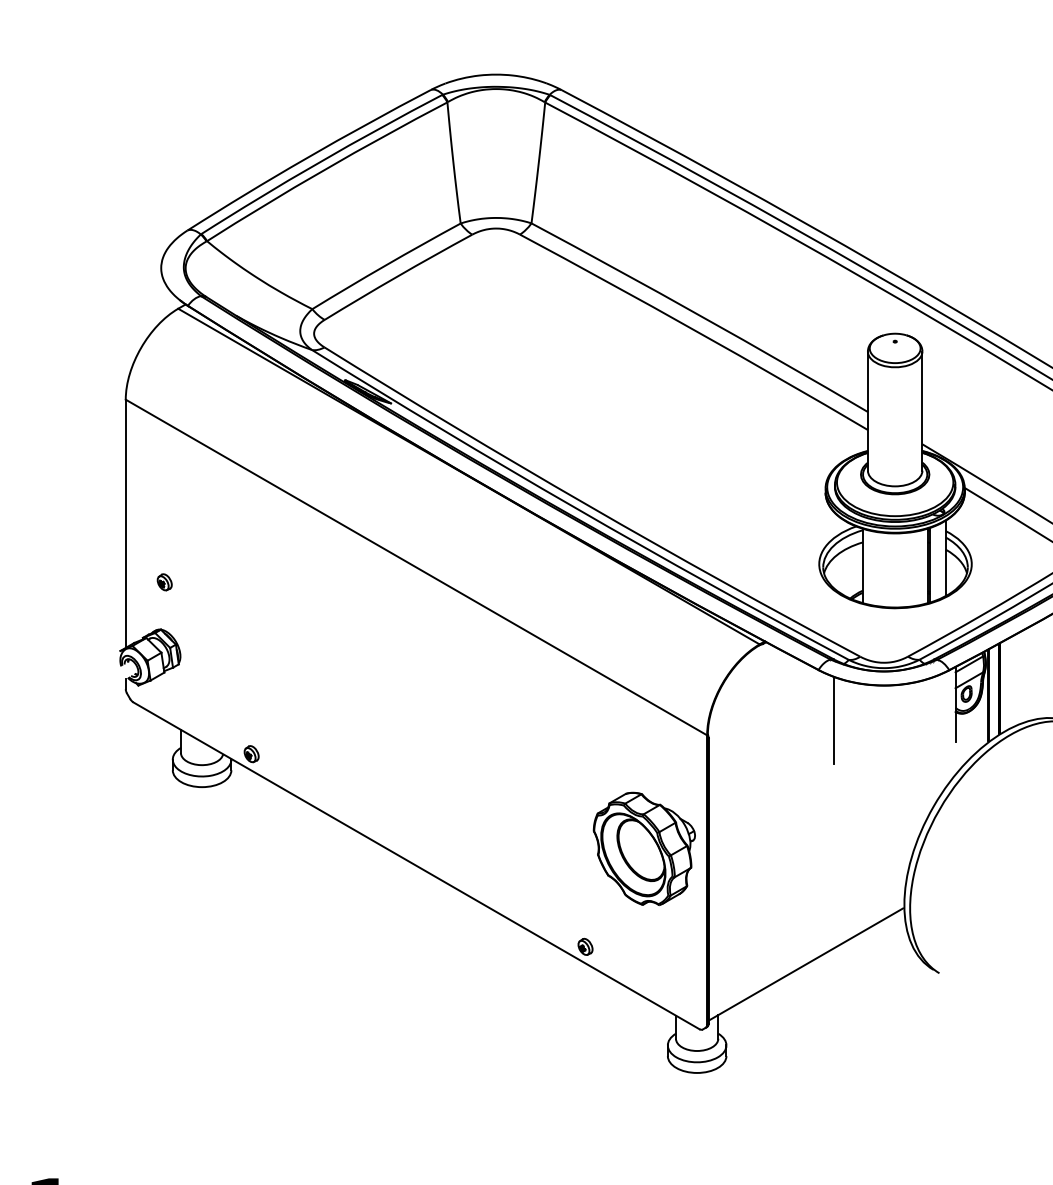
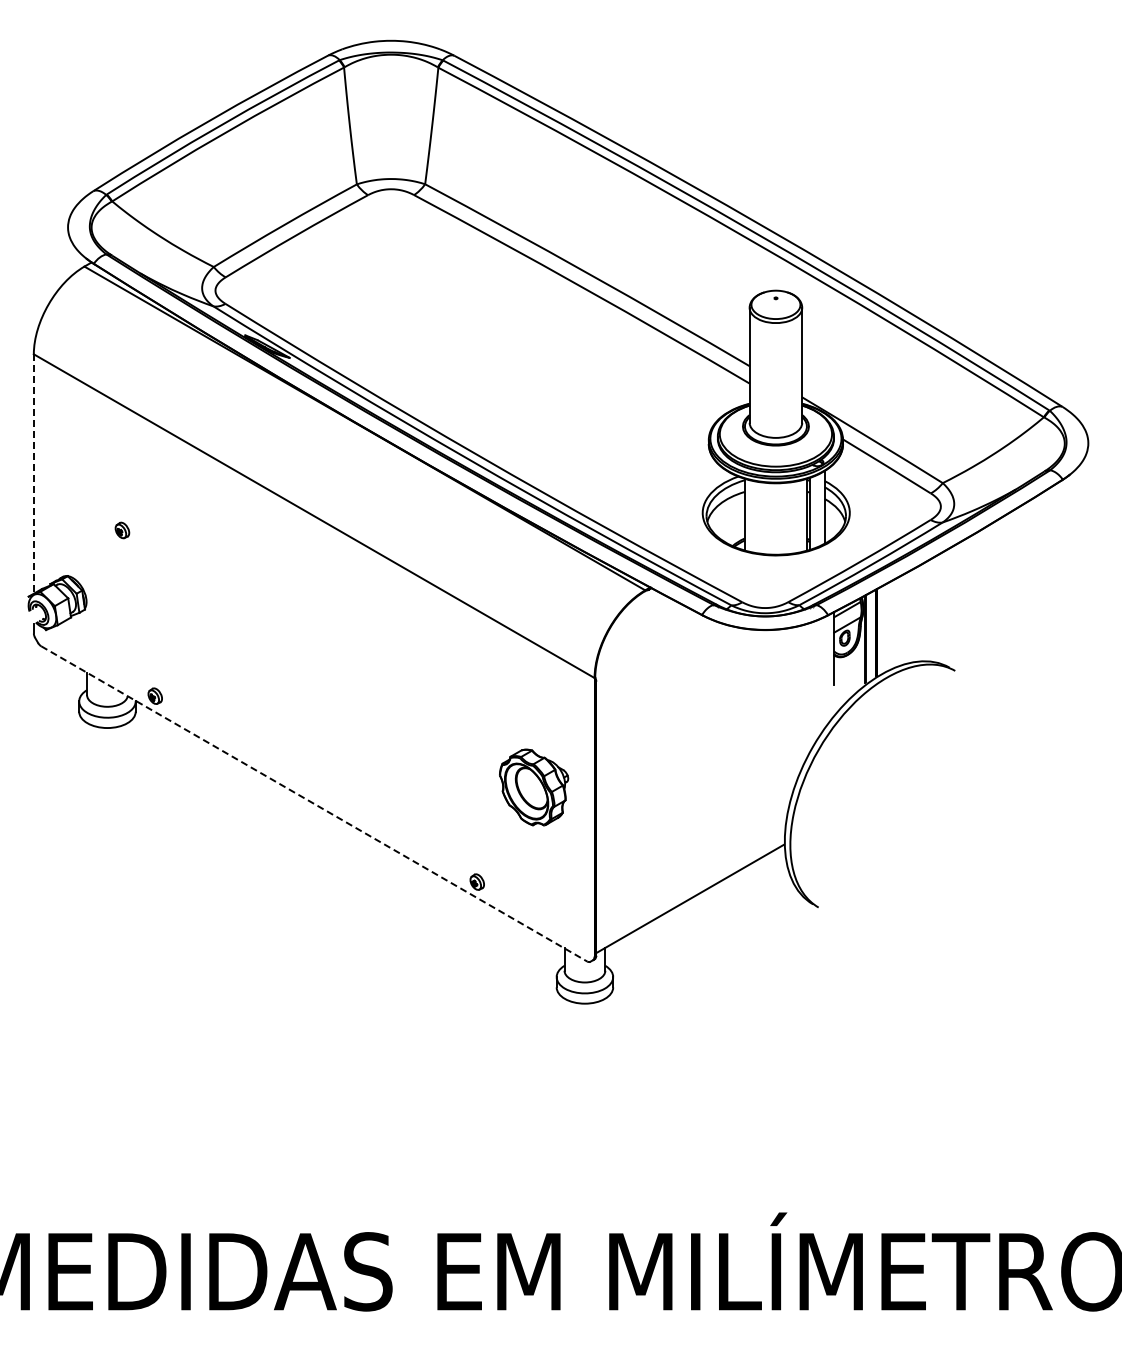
line: (125, 524) -> (33, 474), solid -> dashed
part: (164, 582) -> (122, 530), moved
line: (834, 720) -> (717, 663), removed
part: (643, 848) -> (533, 787), size x0.7
line: (416, 866) -> (314, 804), solid -> dashed

